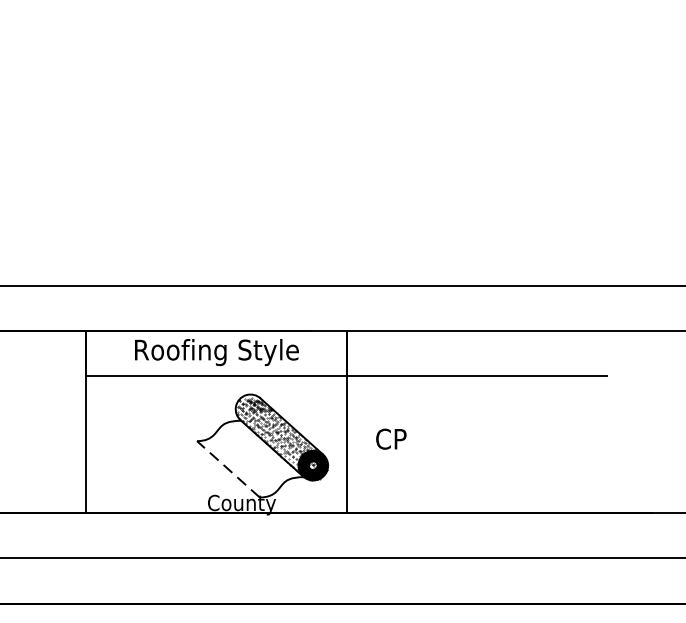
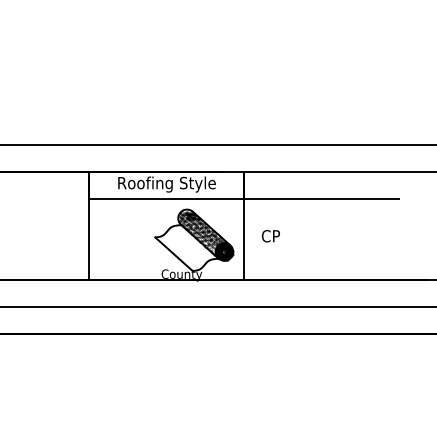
line: (227, 468) -> (173, 253), dashed -> solid

